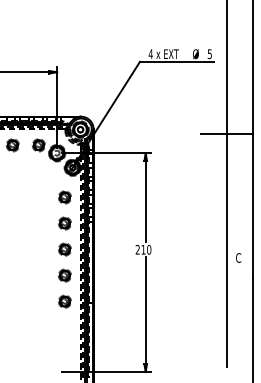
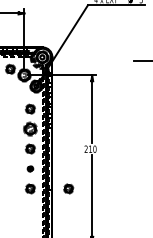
part: (64, 223) -> (30, 129), size x1.4
part: (64, 275) -> (30, 168), size x0.6
part: (114, 301) -> (68, 188), added

